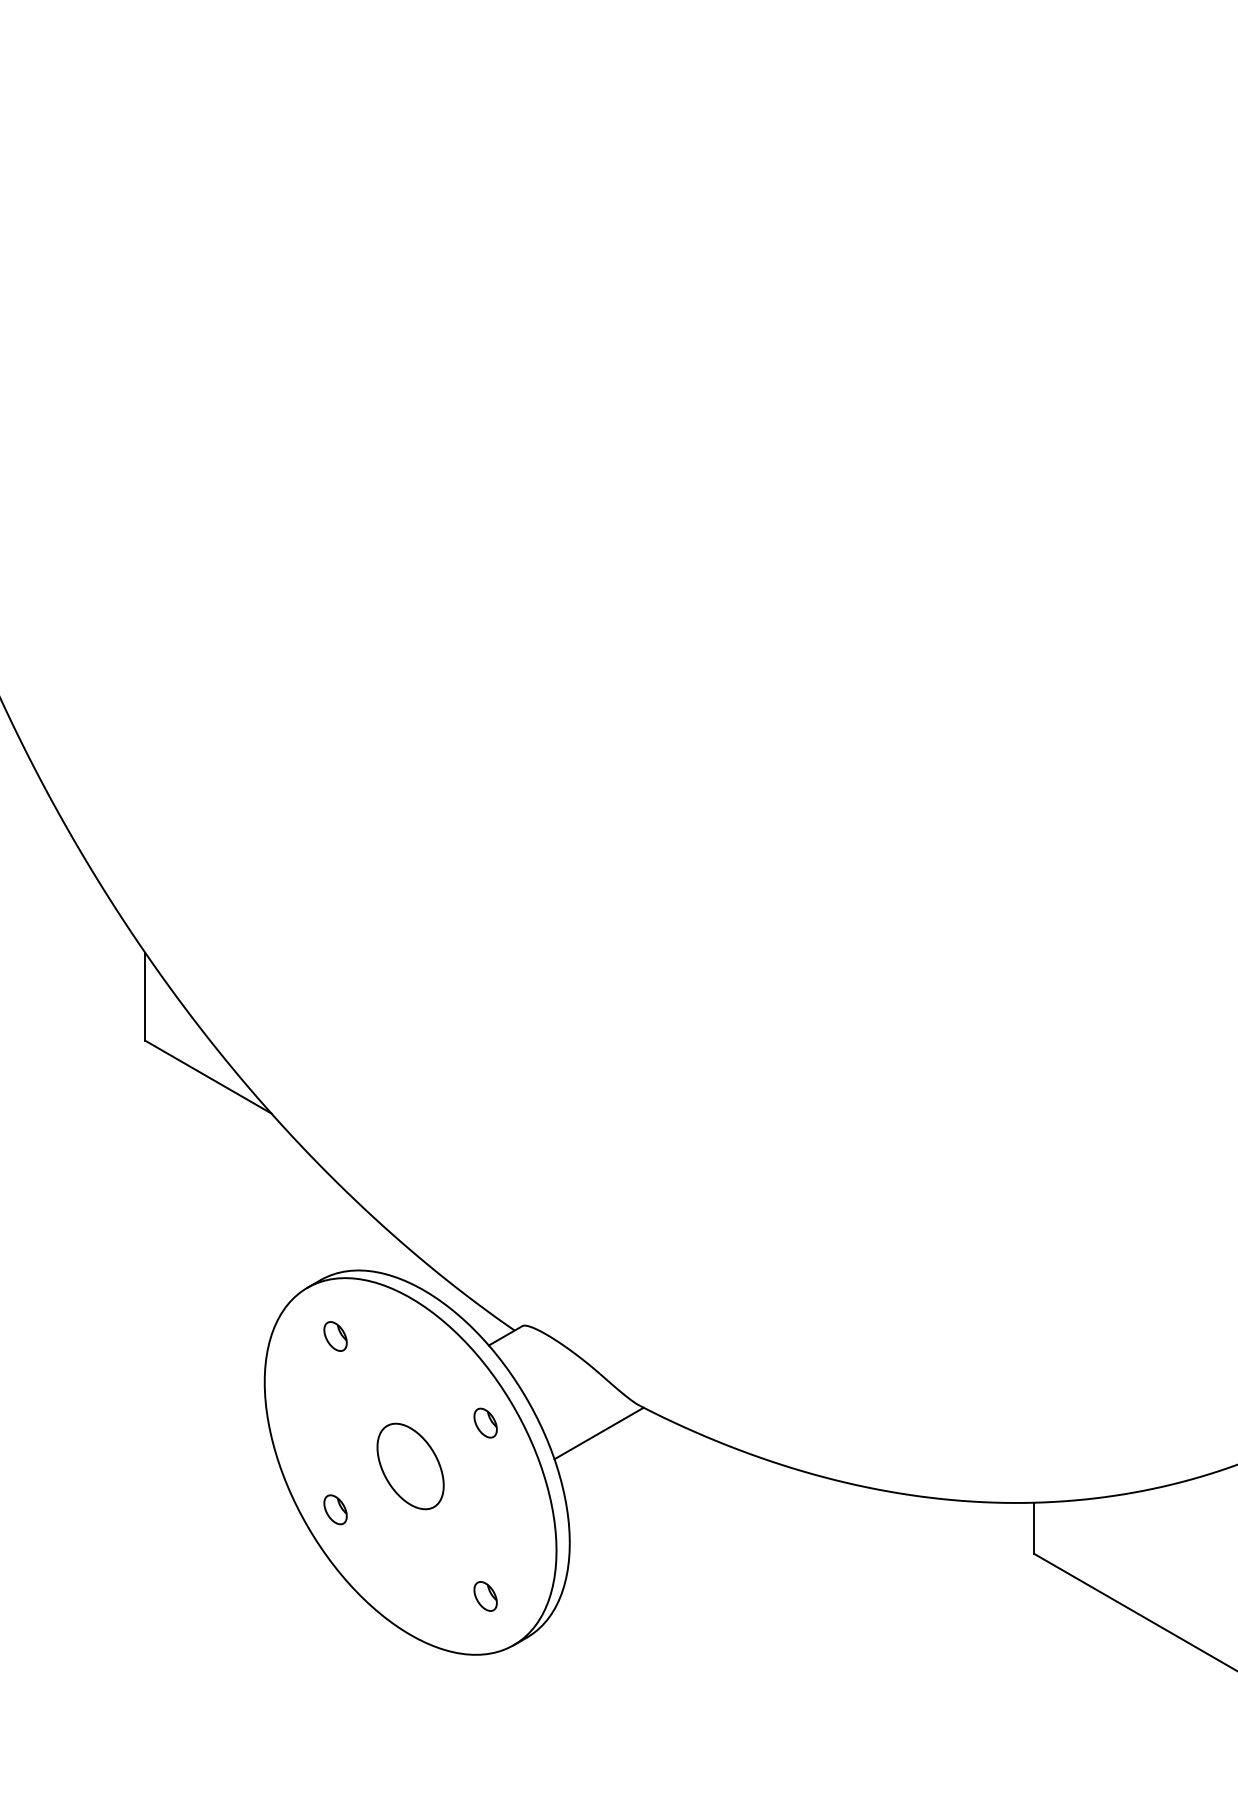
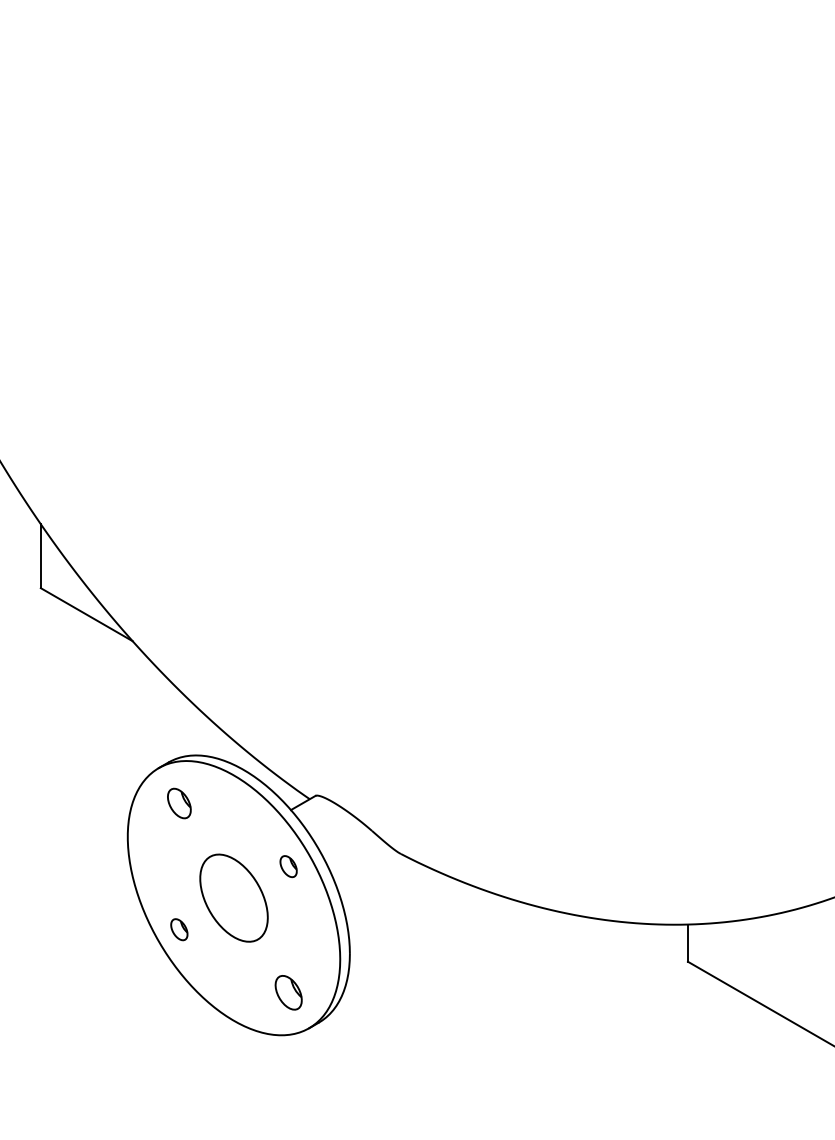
part: (335, 1336) -> (179, 803), size x1.4
line: (598, 1433) -> (370, 874), removed
part: (410, 1466) -> (233, 898), size x1.4
part: (485, 1596) -> (288, 992), size x1.6

